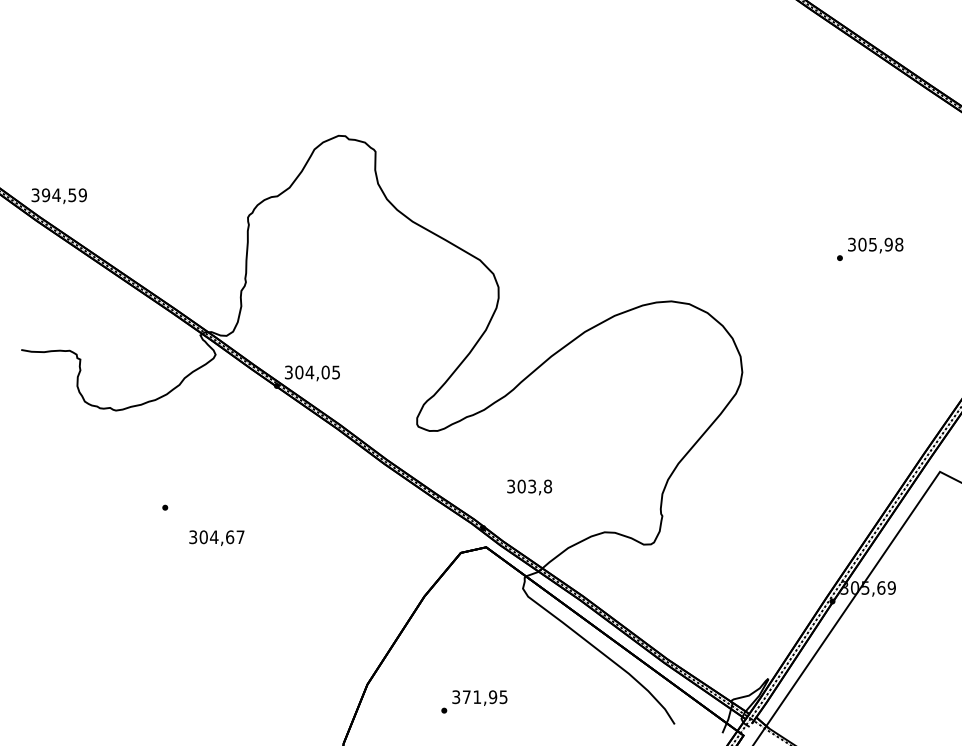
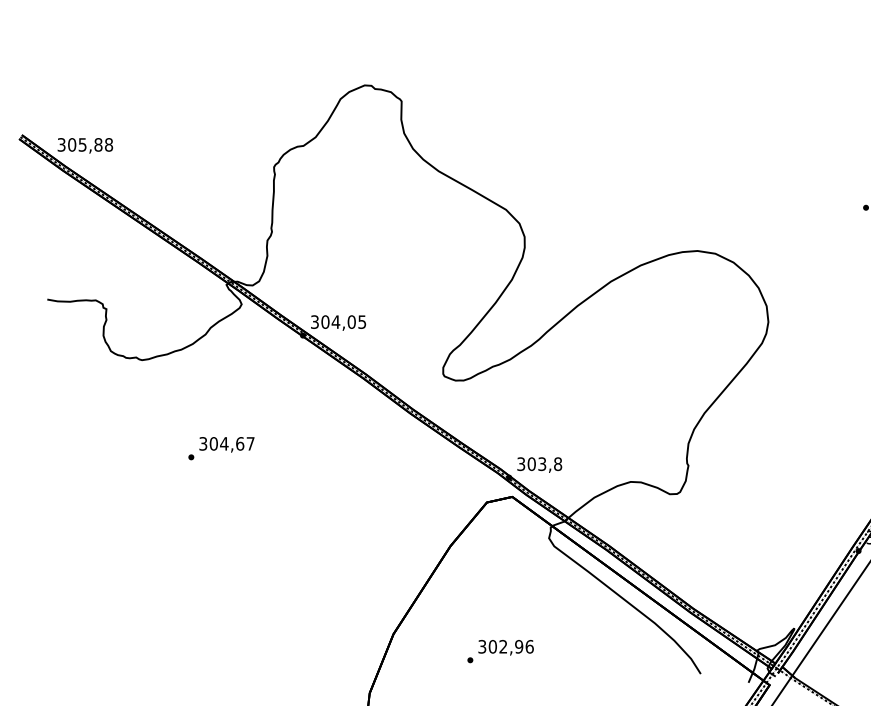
text: (64, 195) -> (90, 145), 394,59 -> 305,88
text: (529, 487) -> (539, 465), moved
text: (216, 537) -> (226, 444), moved
text: (484, 697) -> (510, 647), 371,95 -> 302,96

